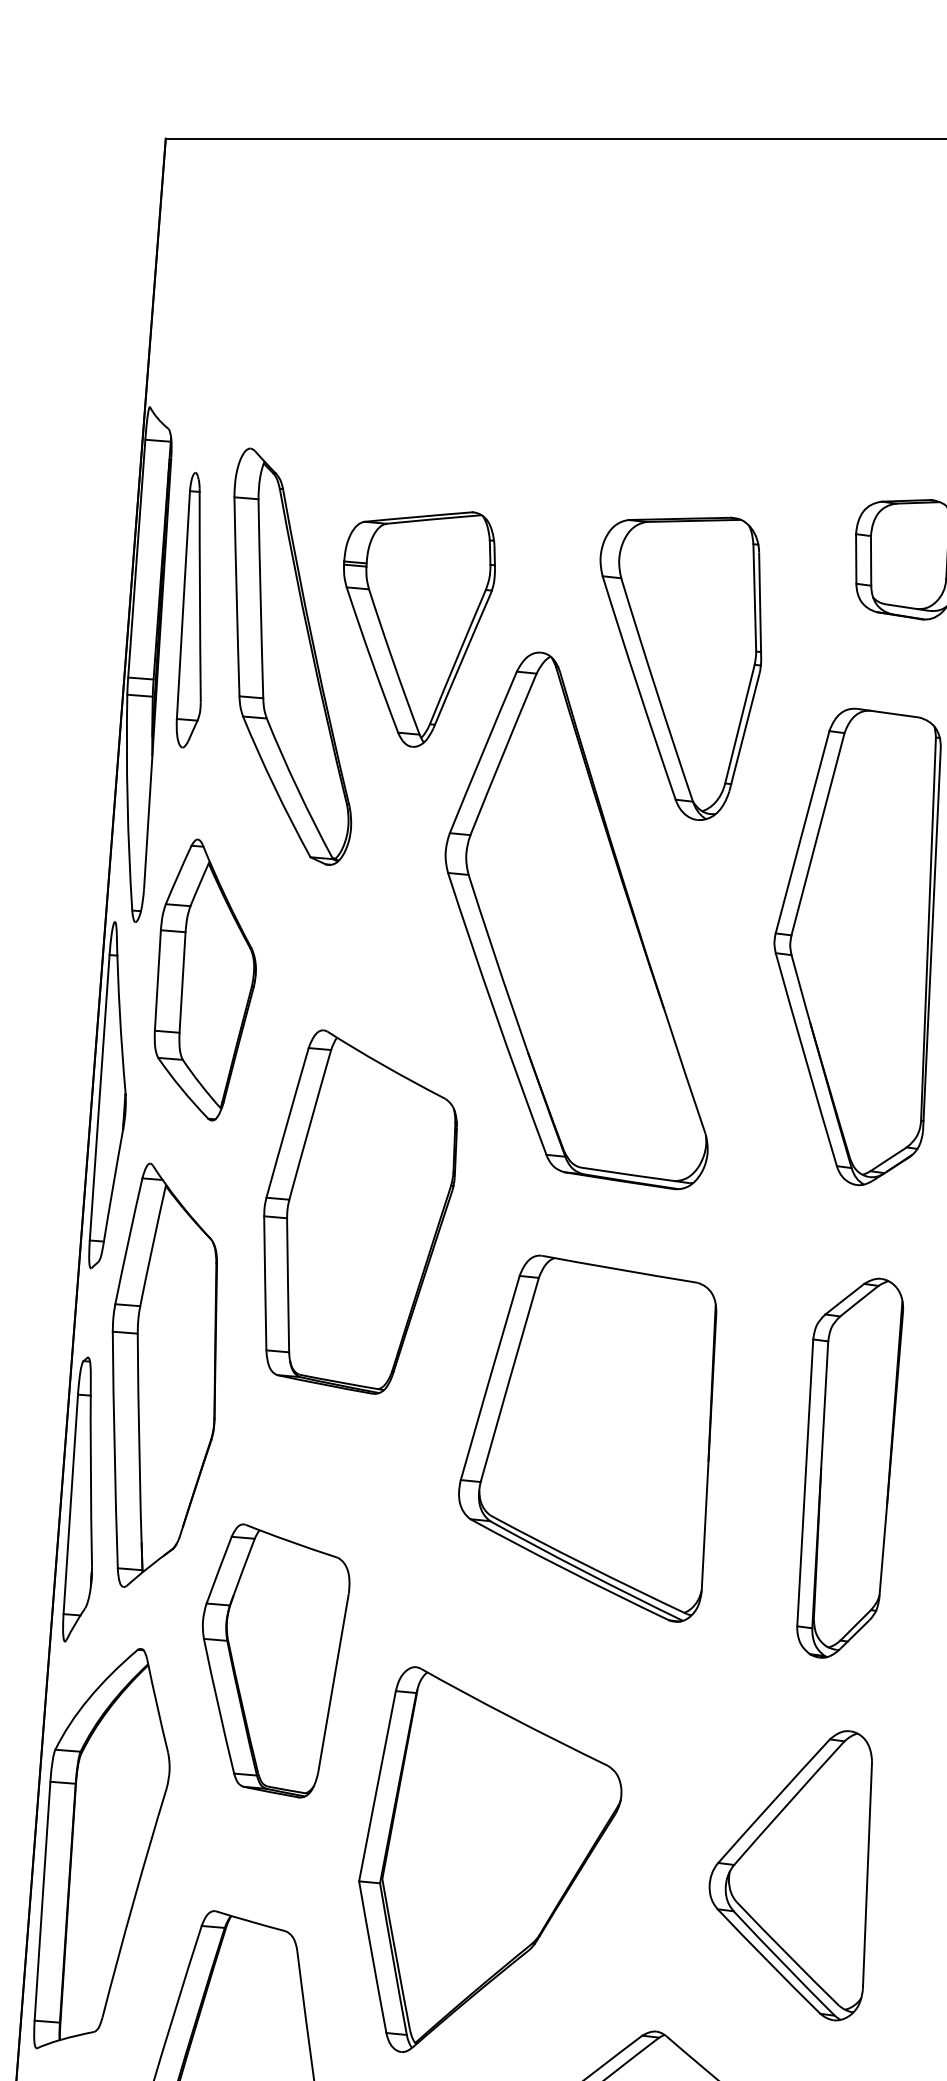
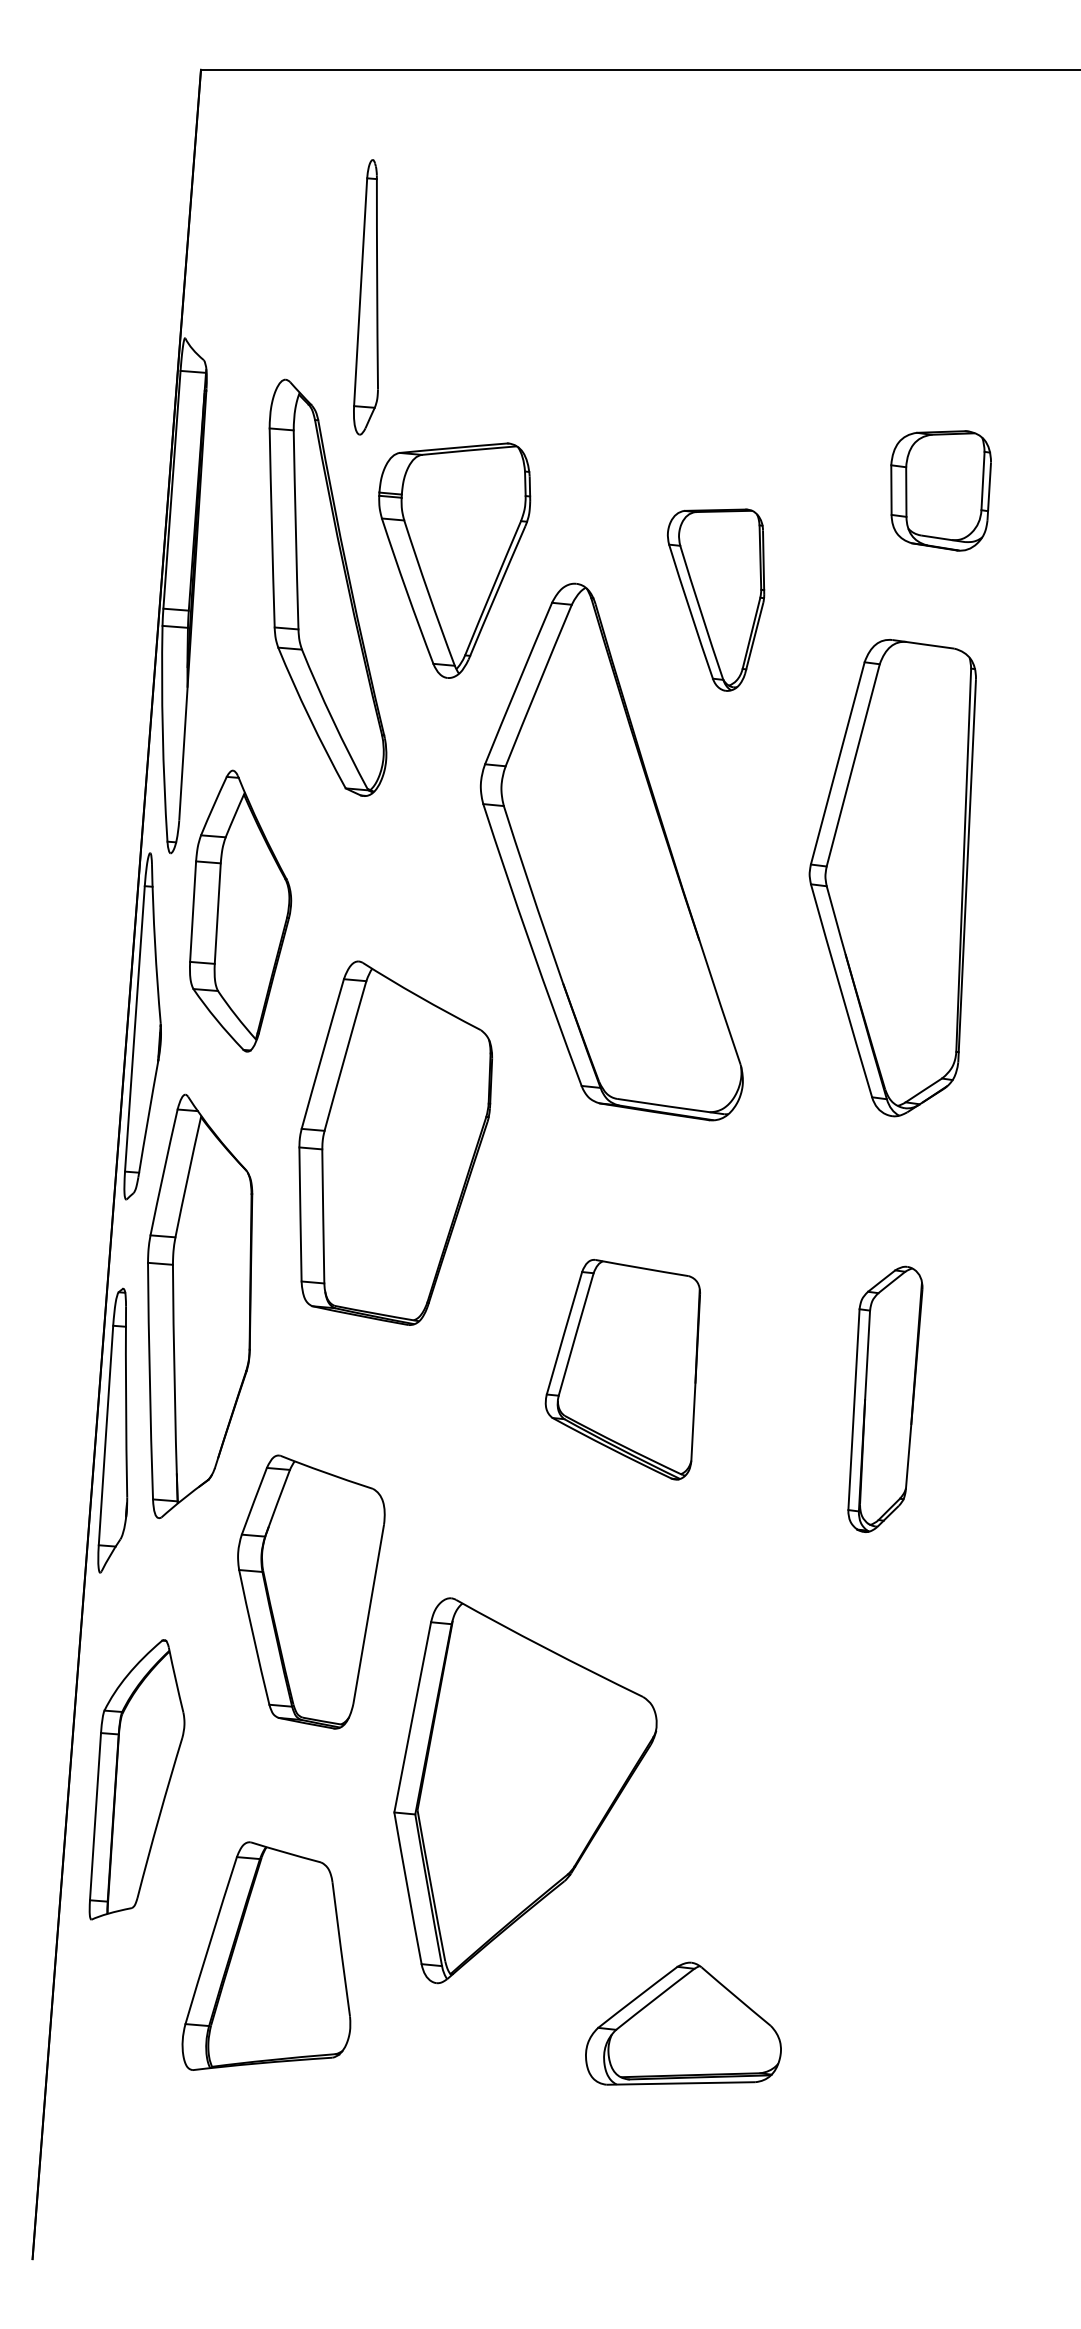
part: (188, 610) -> (365, 297), moved
part: (680, 669) -> (715, 600), size x0.6
part: (587, 1438) -> (622, 1369), size x0.6
part: (850, 1468) -> (885, 1399), size x0.7
part: (101, 1848) -> (136, 1779), size x0.7
part: (791, 1875) -> (826, 1806), removed

